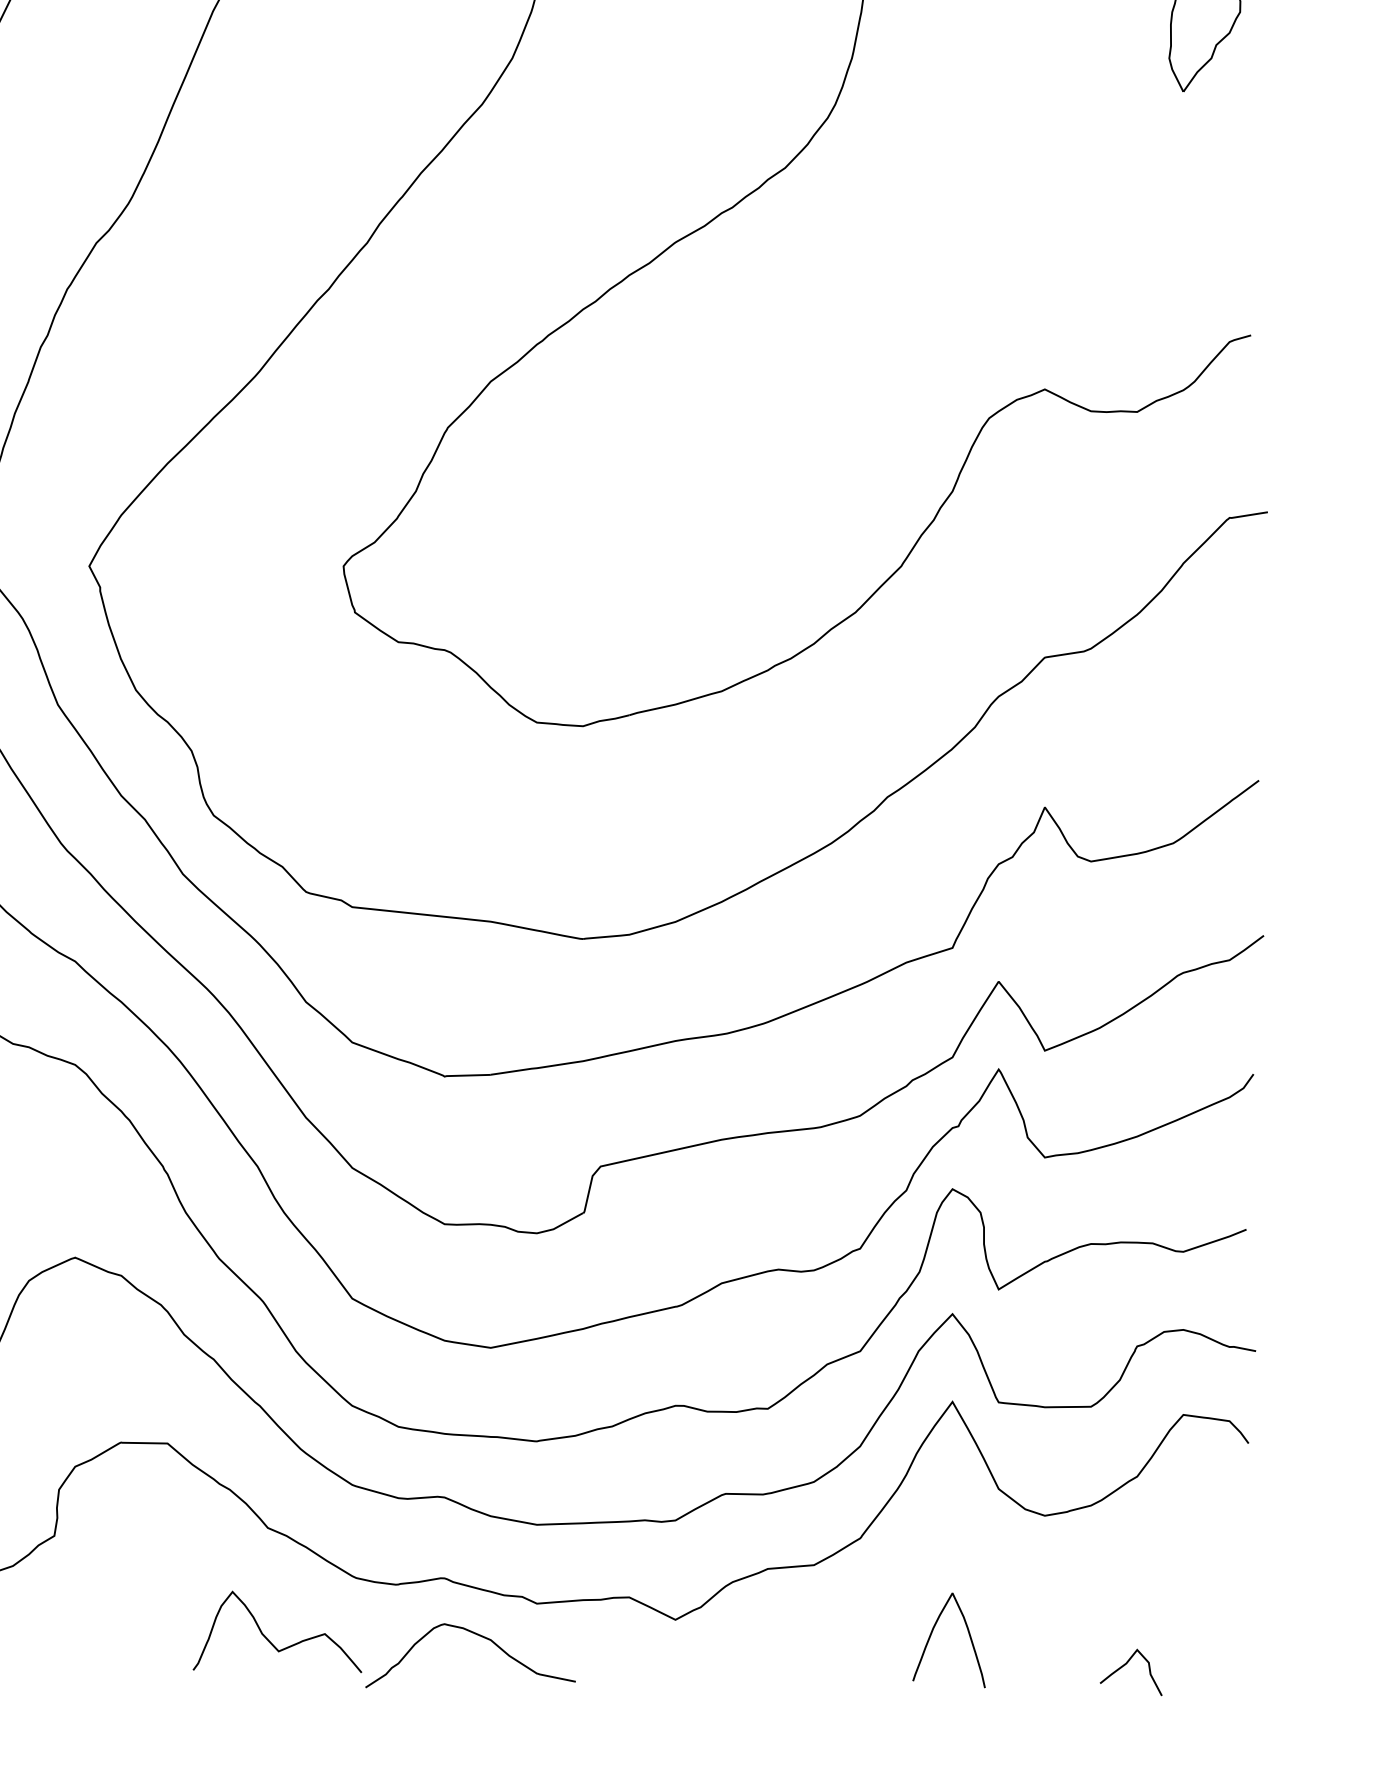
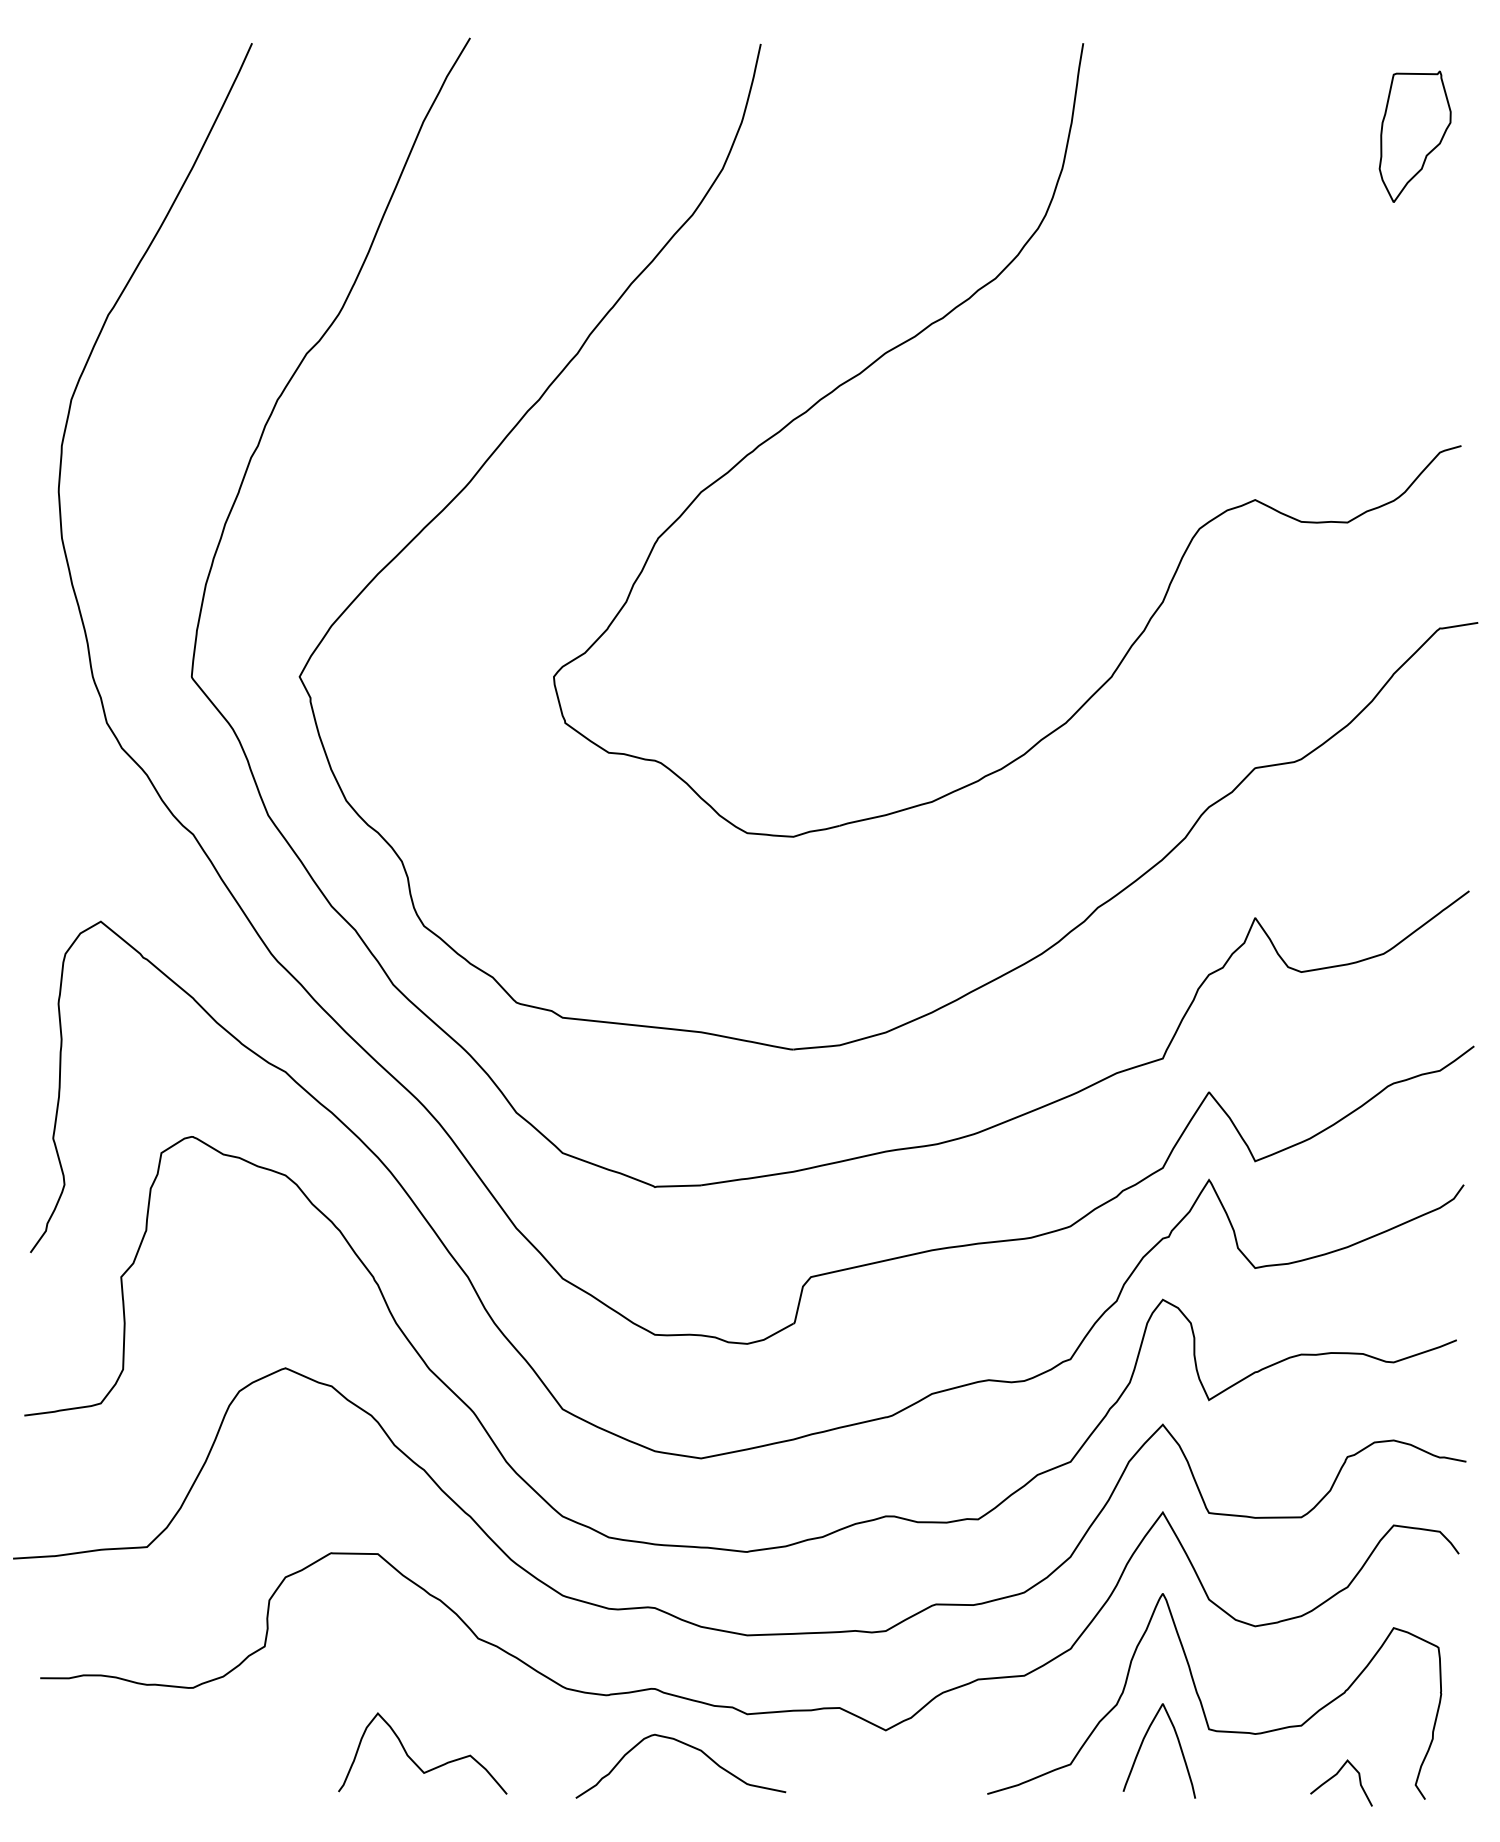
curve: (991, 1589) -> (1201, 1700), added
curve: (269, 1639) -> (414, 1761), moved

